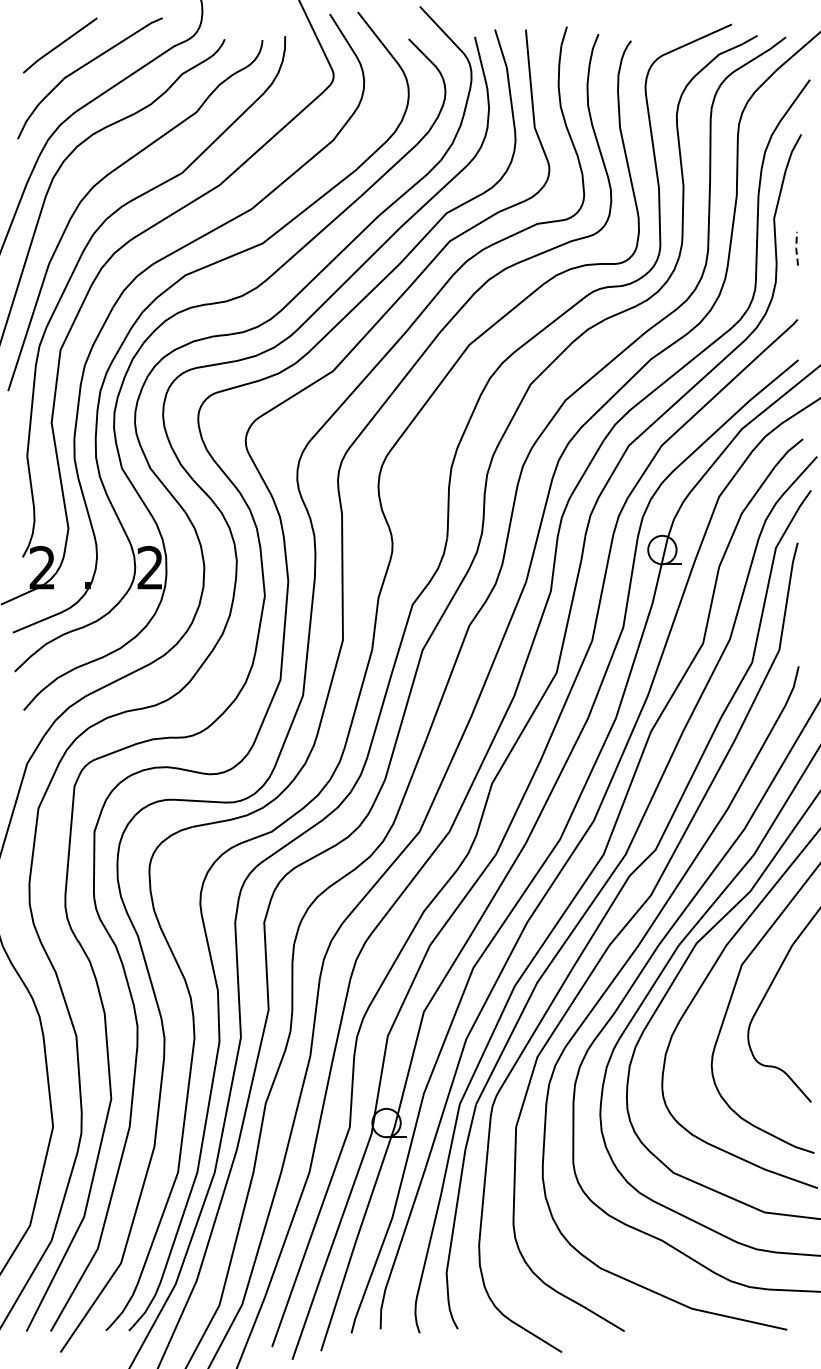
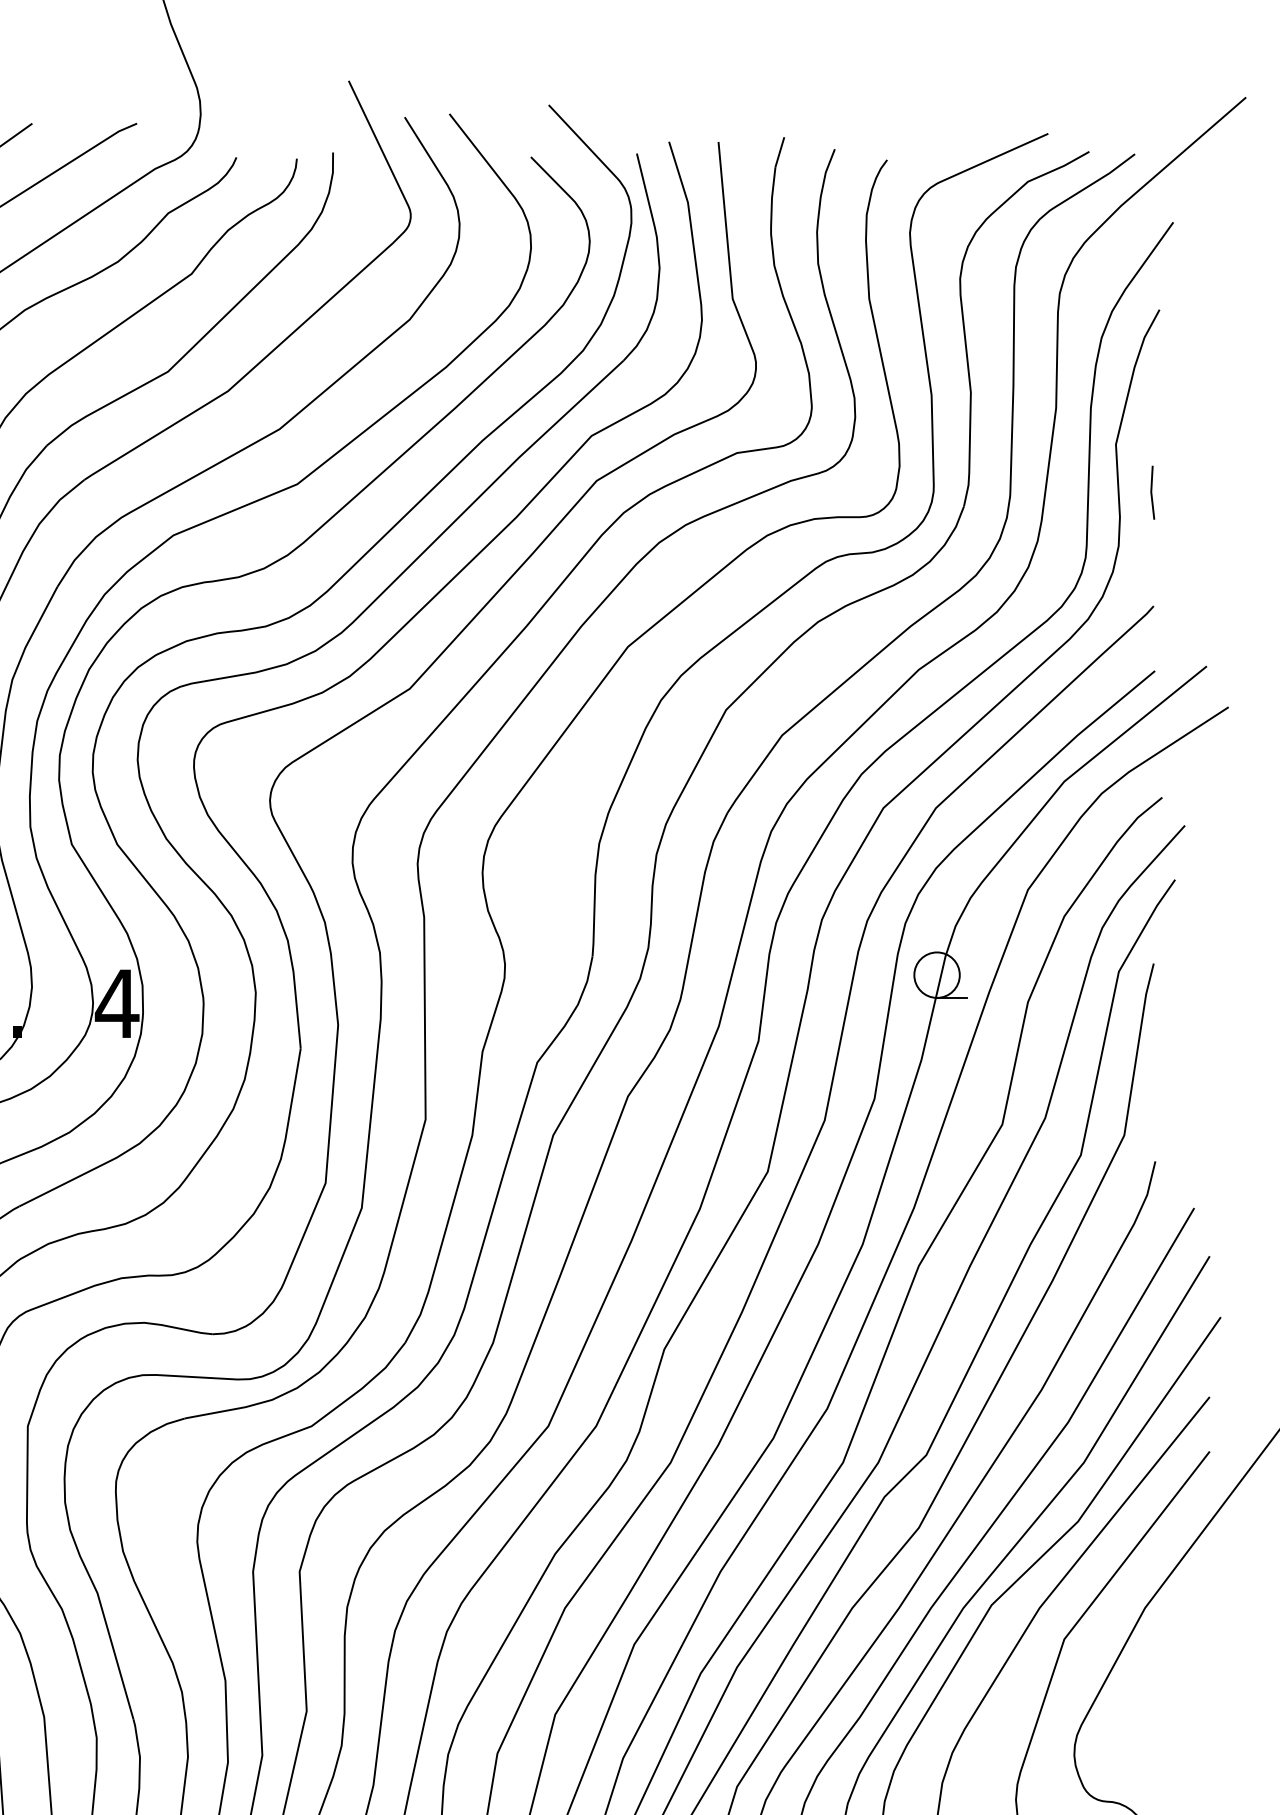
line: (796, 248) -> (1151, 492), dashed -> solid
text: (150, 567) -> (117, 1003), 2 -> 4

